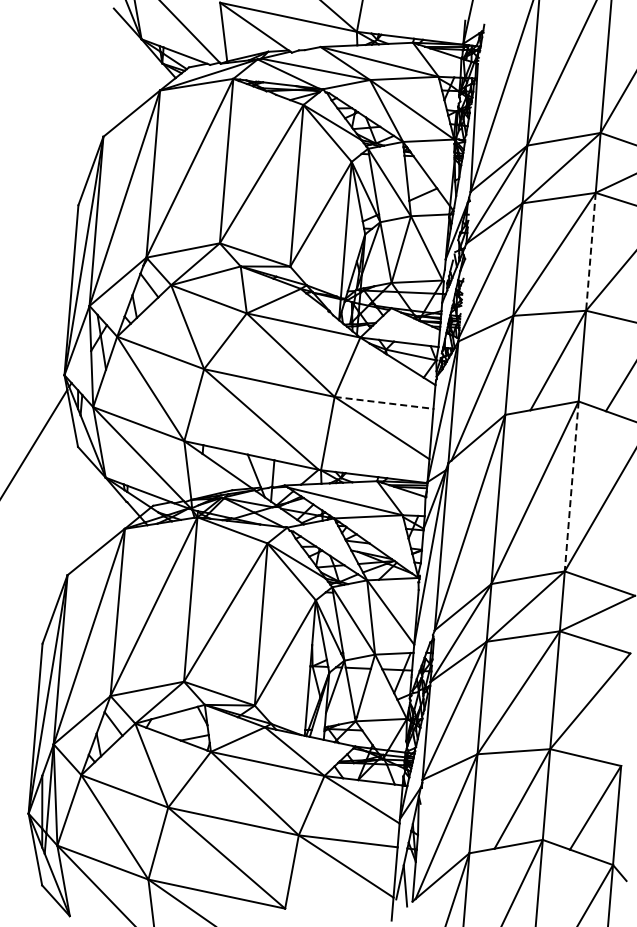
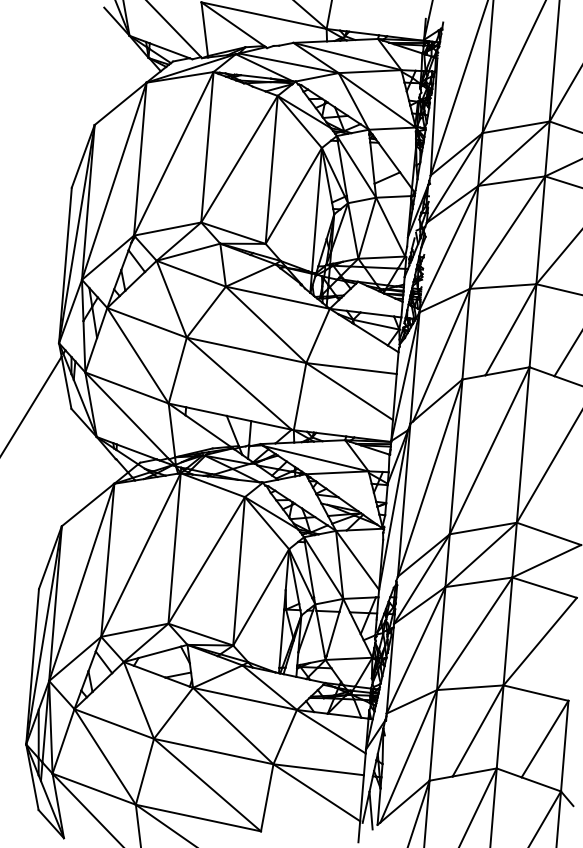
line: (590, 252) -> (540, 230), dashed -> solid
line: (384, 402) -> (351, 368), dashed -> solid
line: (571, 486) -> (523, 445), dashed -> solid

